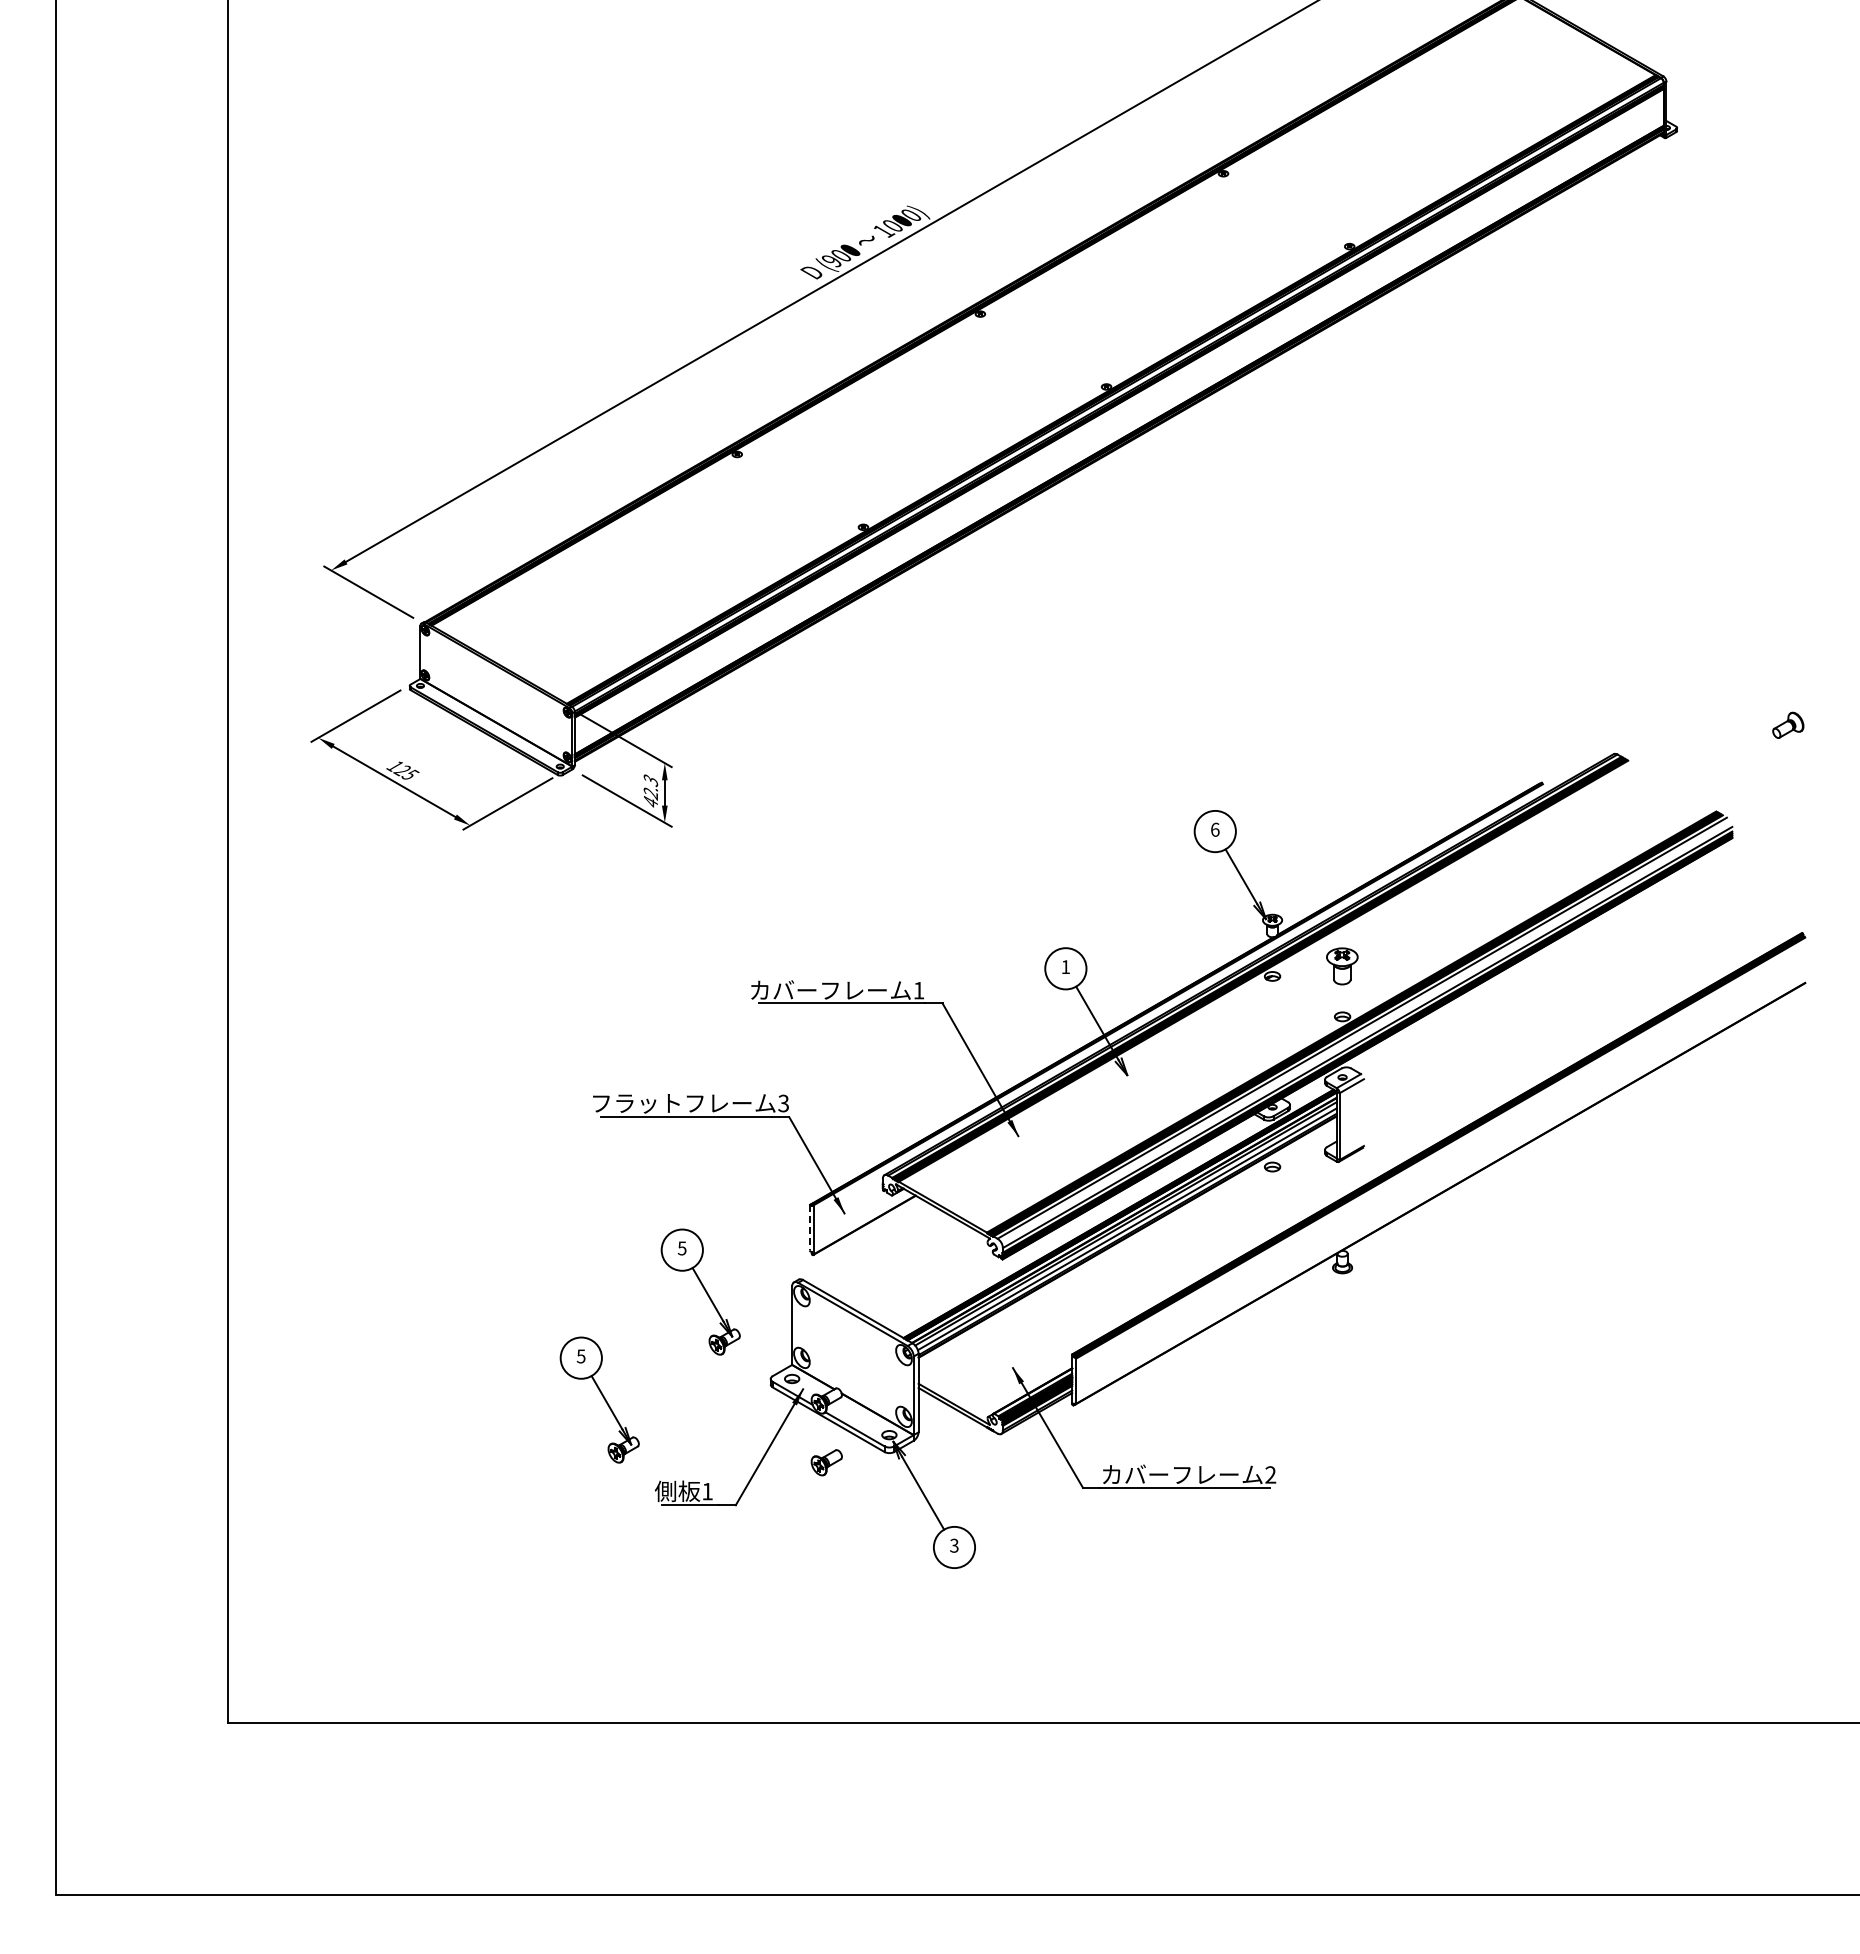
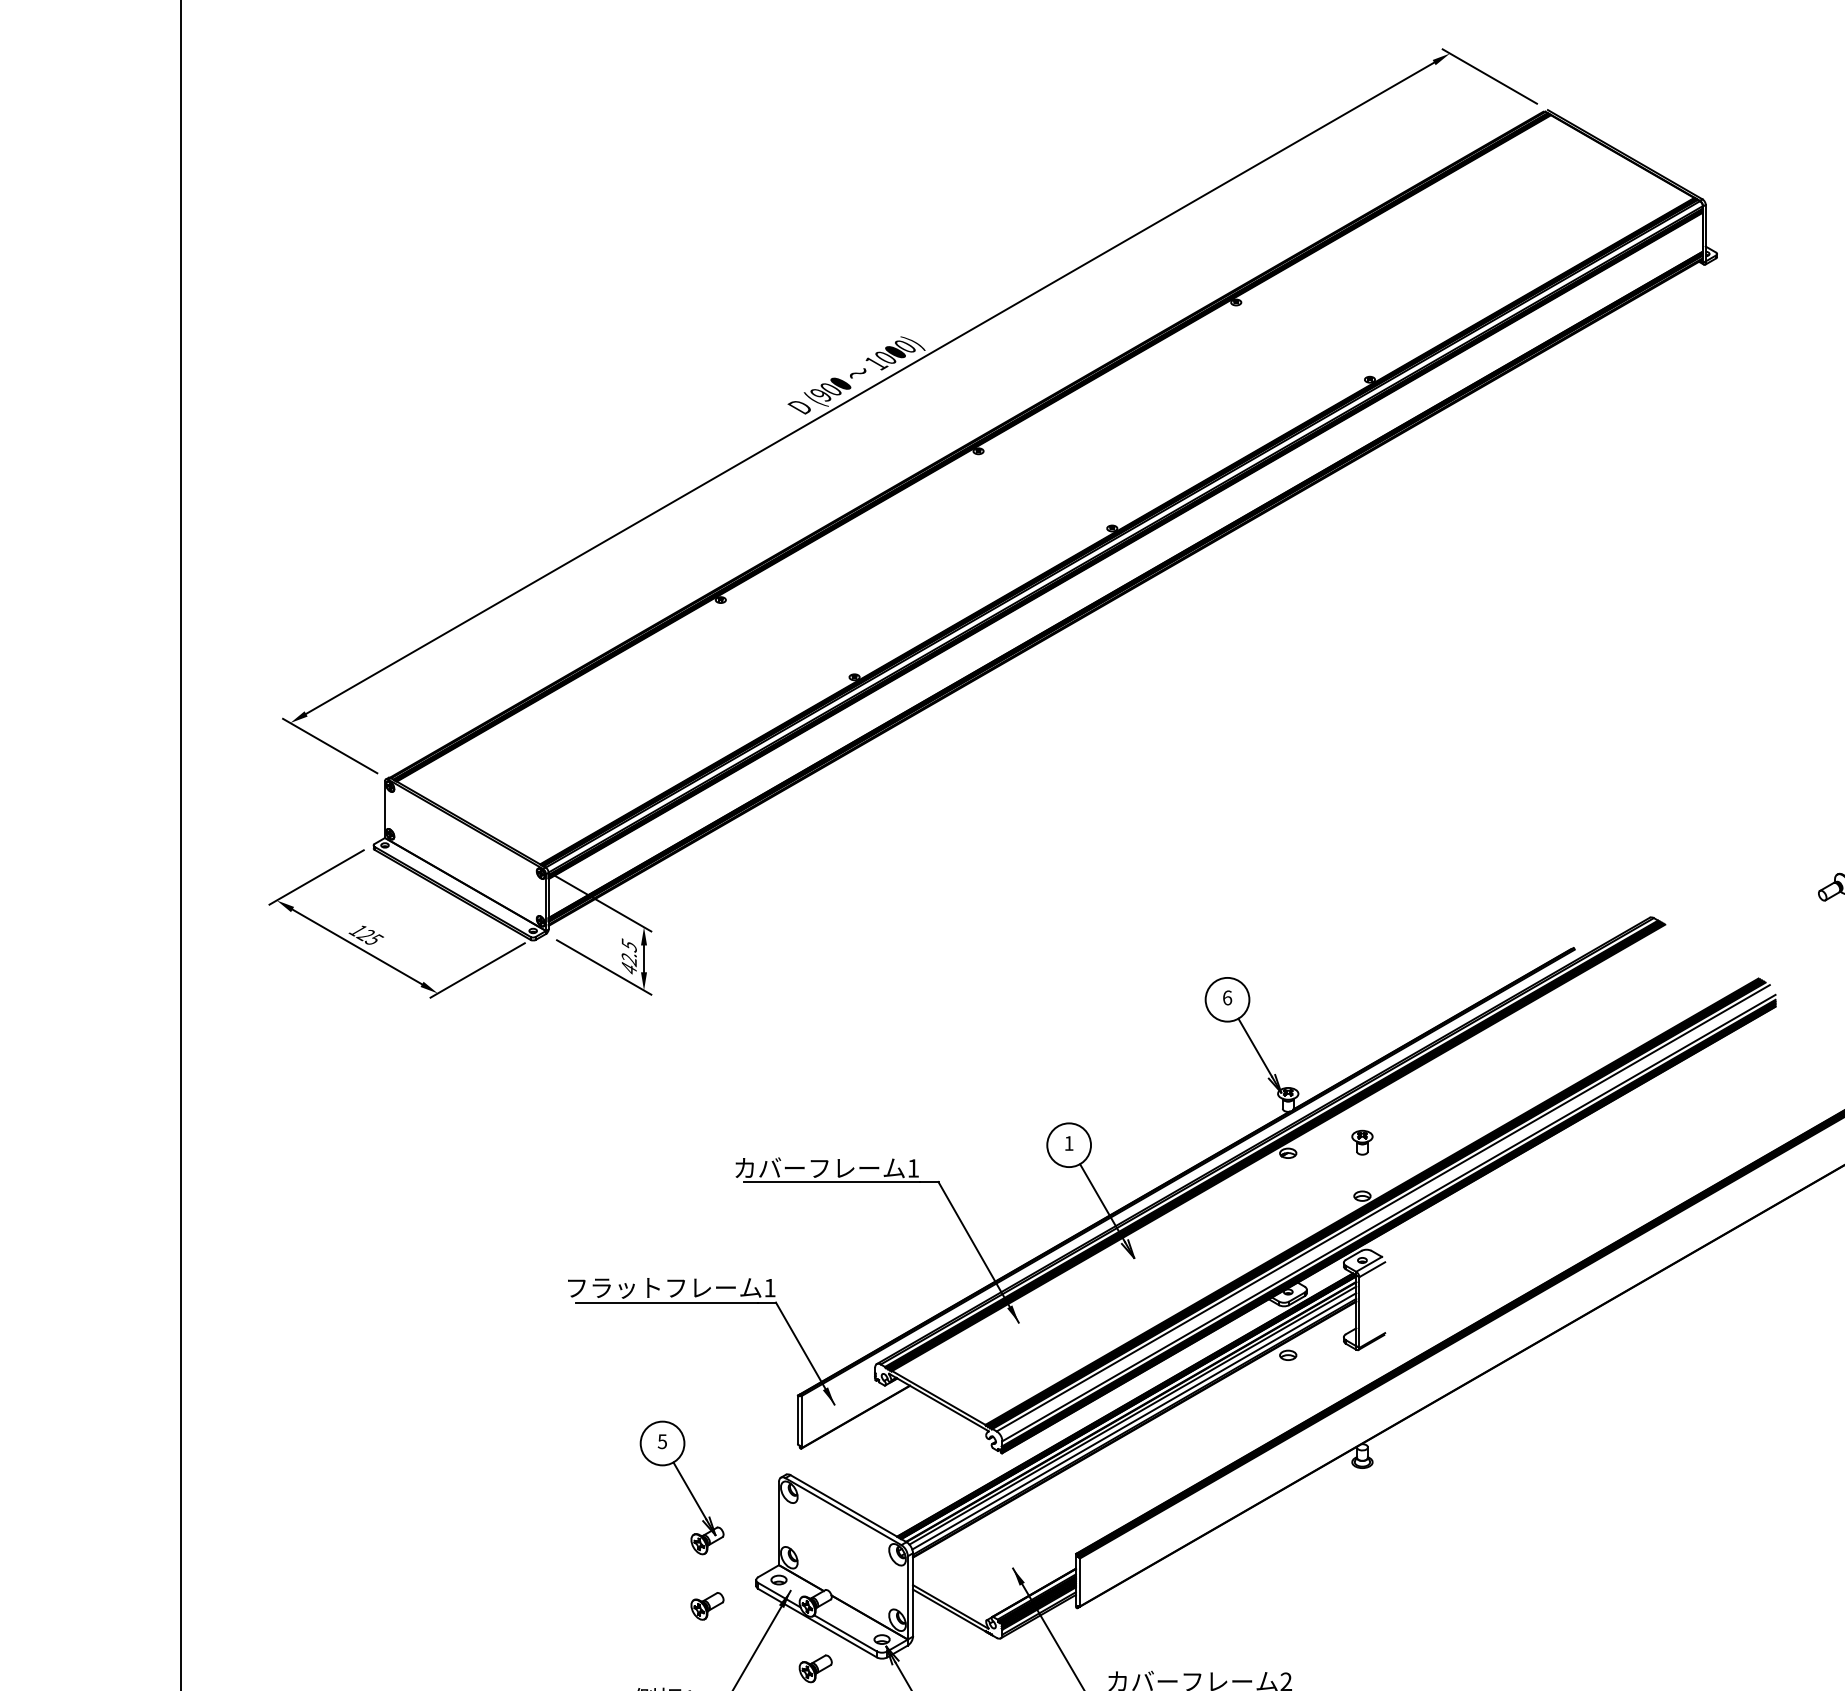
text: (649, 777) -> (627, 942), 42.3 -> 42.5
part: (1342, 966) -> (1362, 1142), size x0.62
text: (783, 1103) -> (769, 1288), 3 -> 1
line: (809, 1227) -> (797, 1419), dashed -> solid
part: (599, 1399) -> (574, 1601), removed
part: (724, 1403) -> (707, 1606), added

